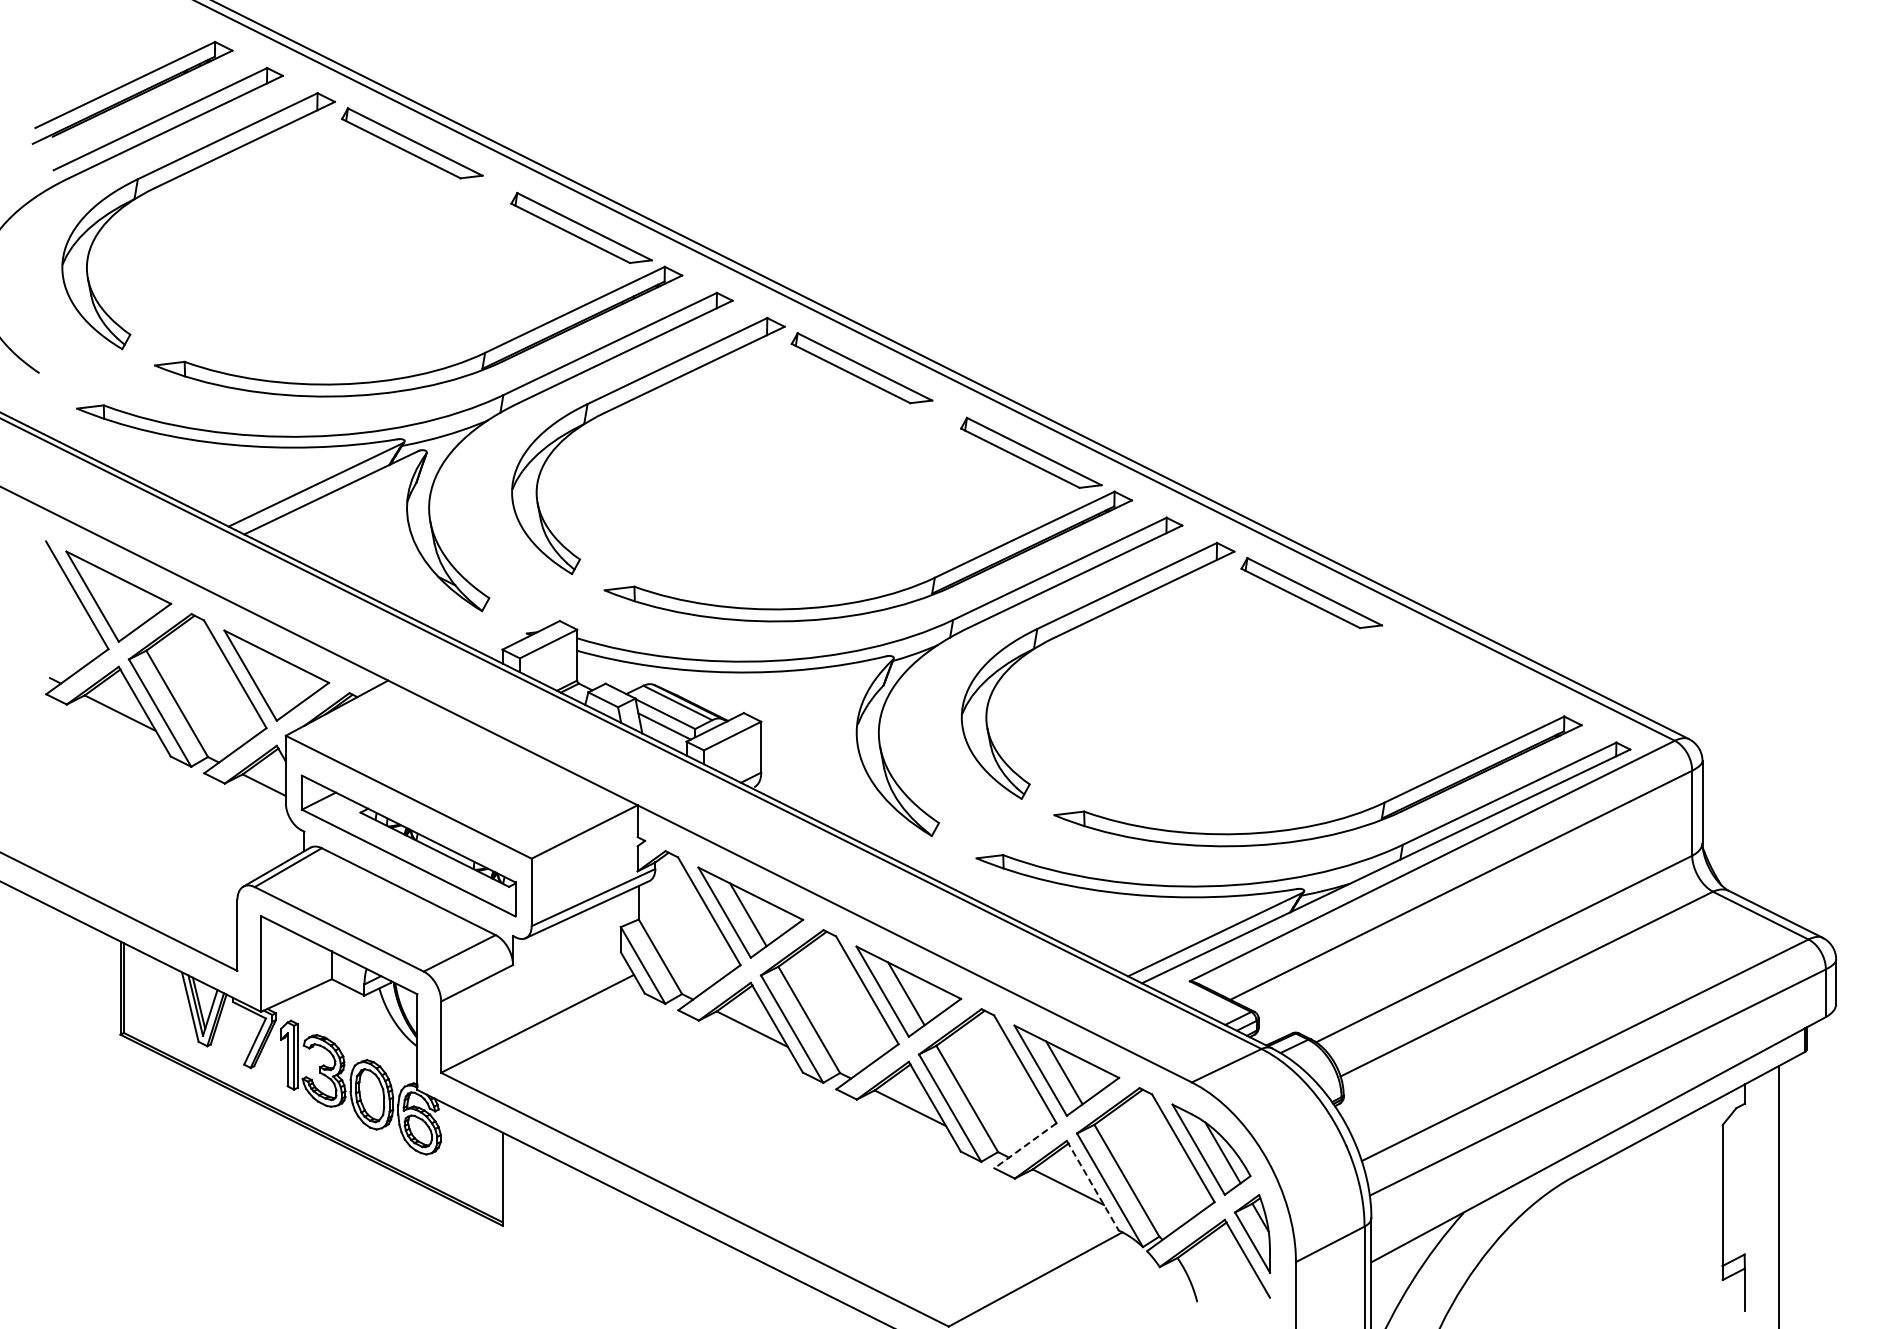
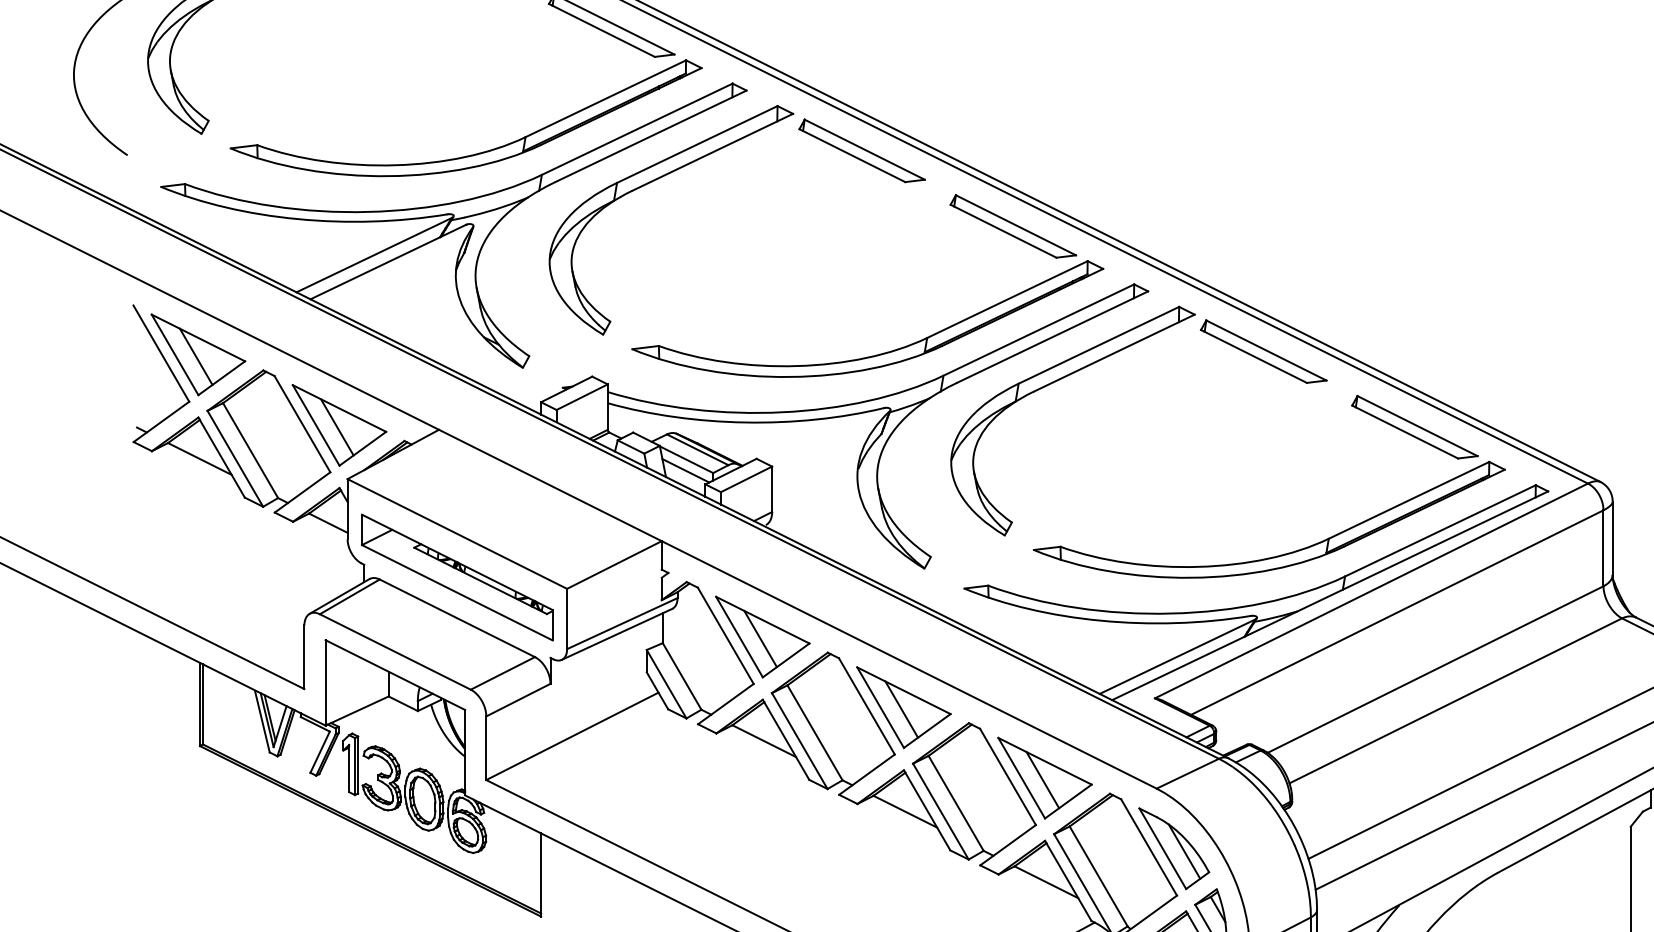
line: (116, 598) -> (196, 356), added
line: (274, 677) -> (337, 427), added
part: (1480, 677) -> (1414, 427), added
line: (1025, 1146) -> (1008, 845), dashed -> solid
line: (1092, 1185) -> (1067, 880), dashed -> solid

